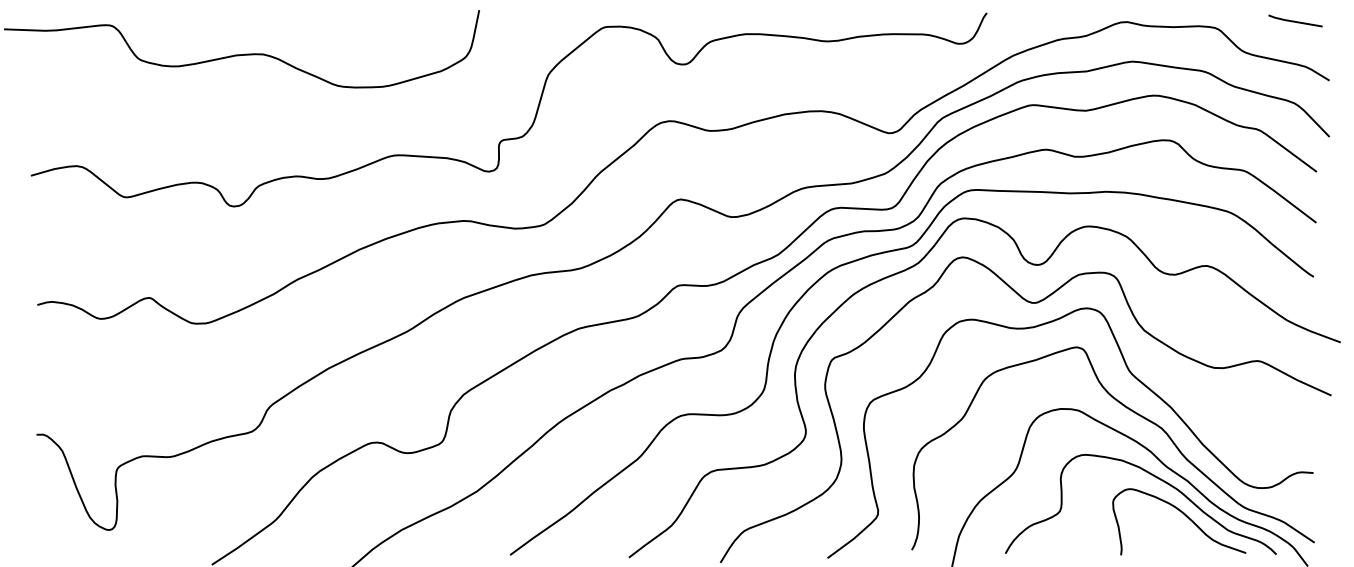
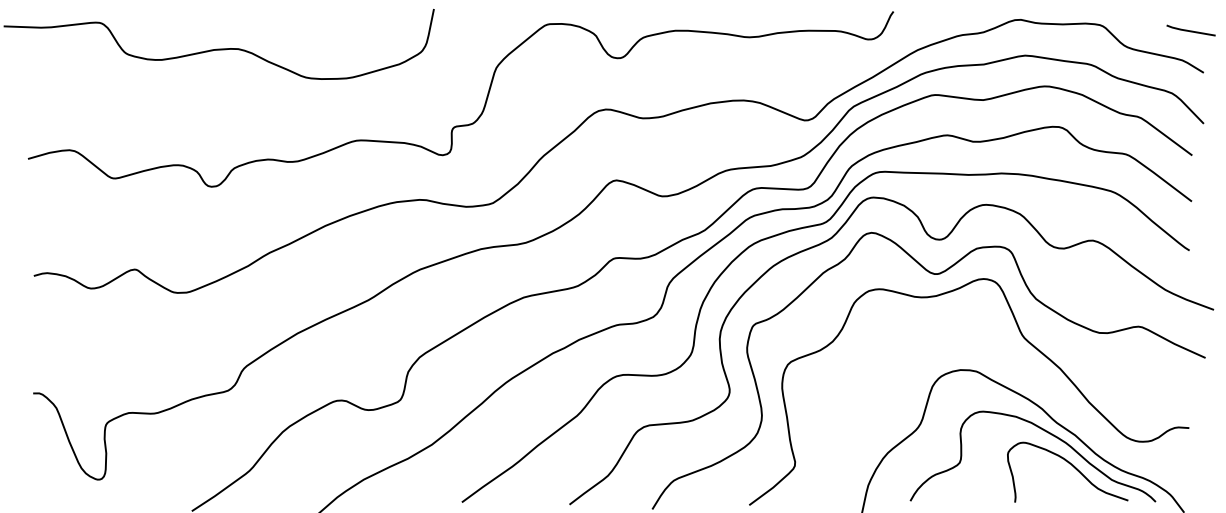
line: (1294, 20) -> (1190, 30), moved
curve: (1134, 413) -> (1027, 374), removed

